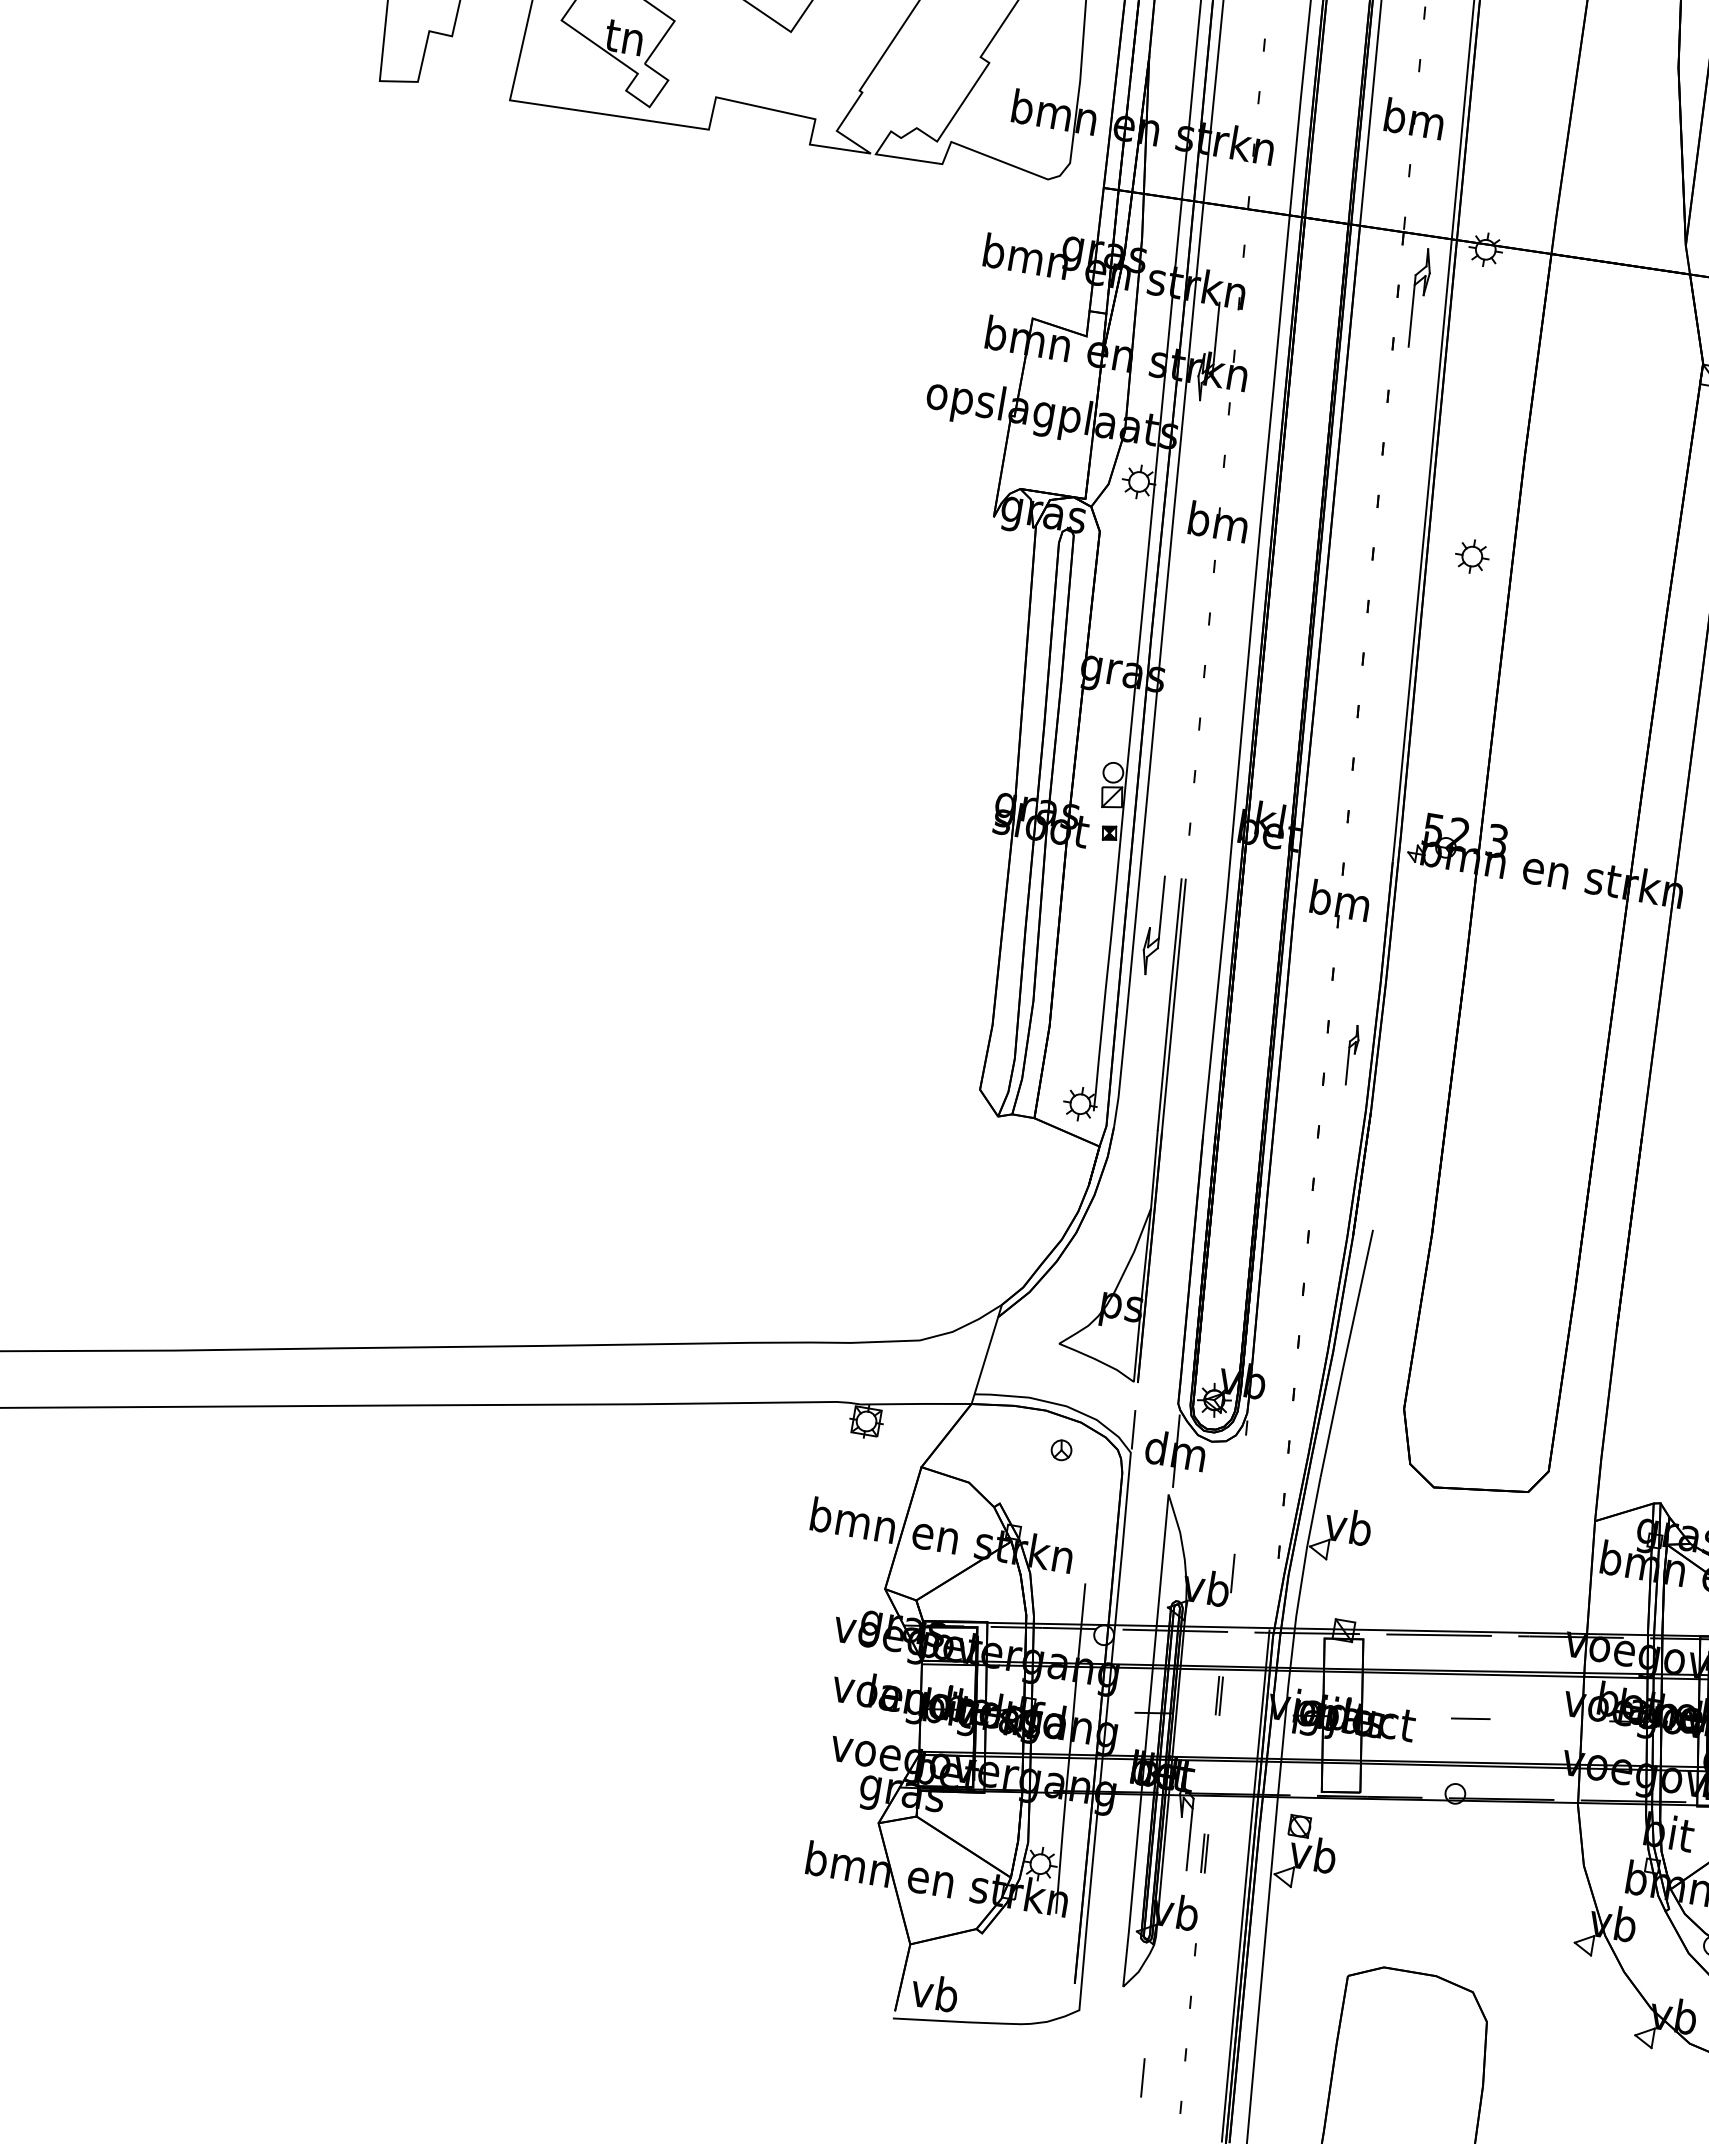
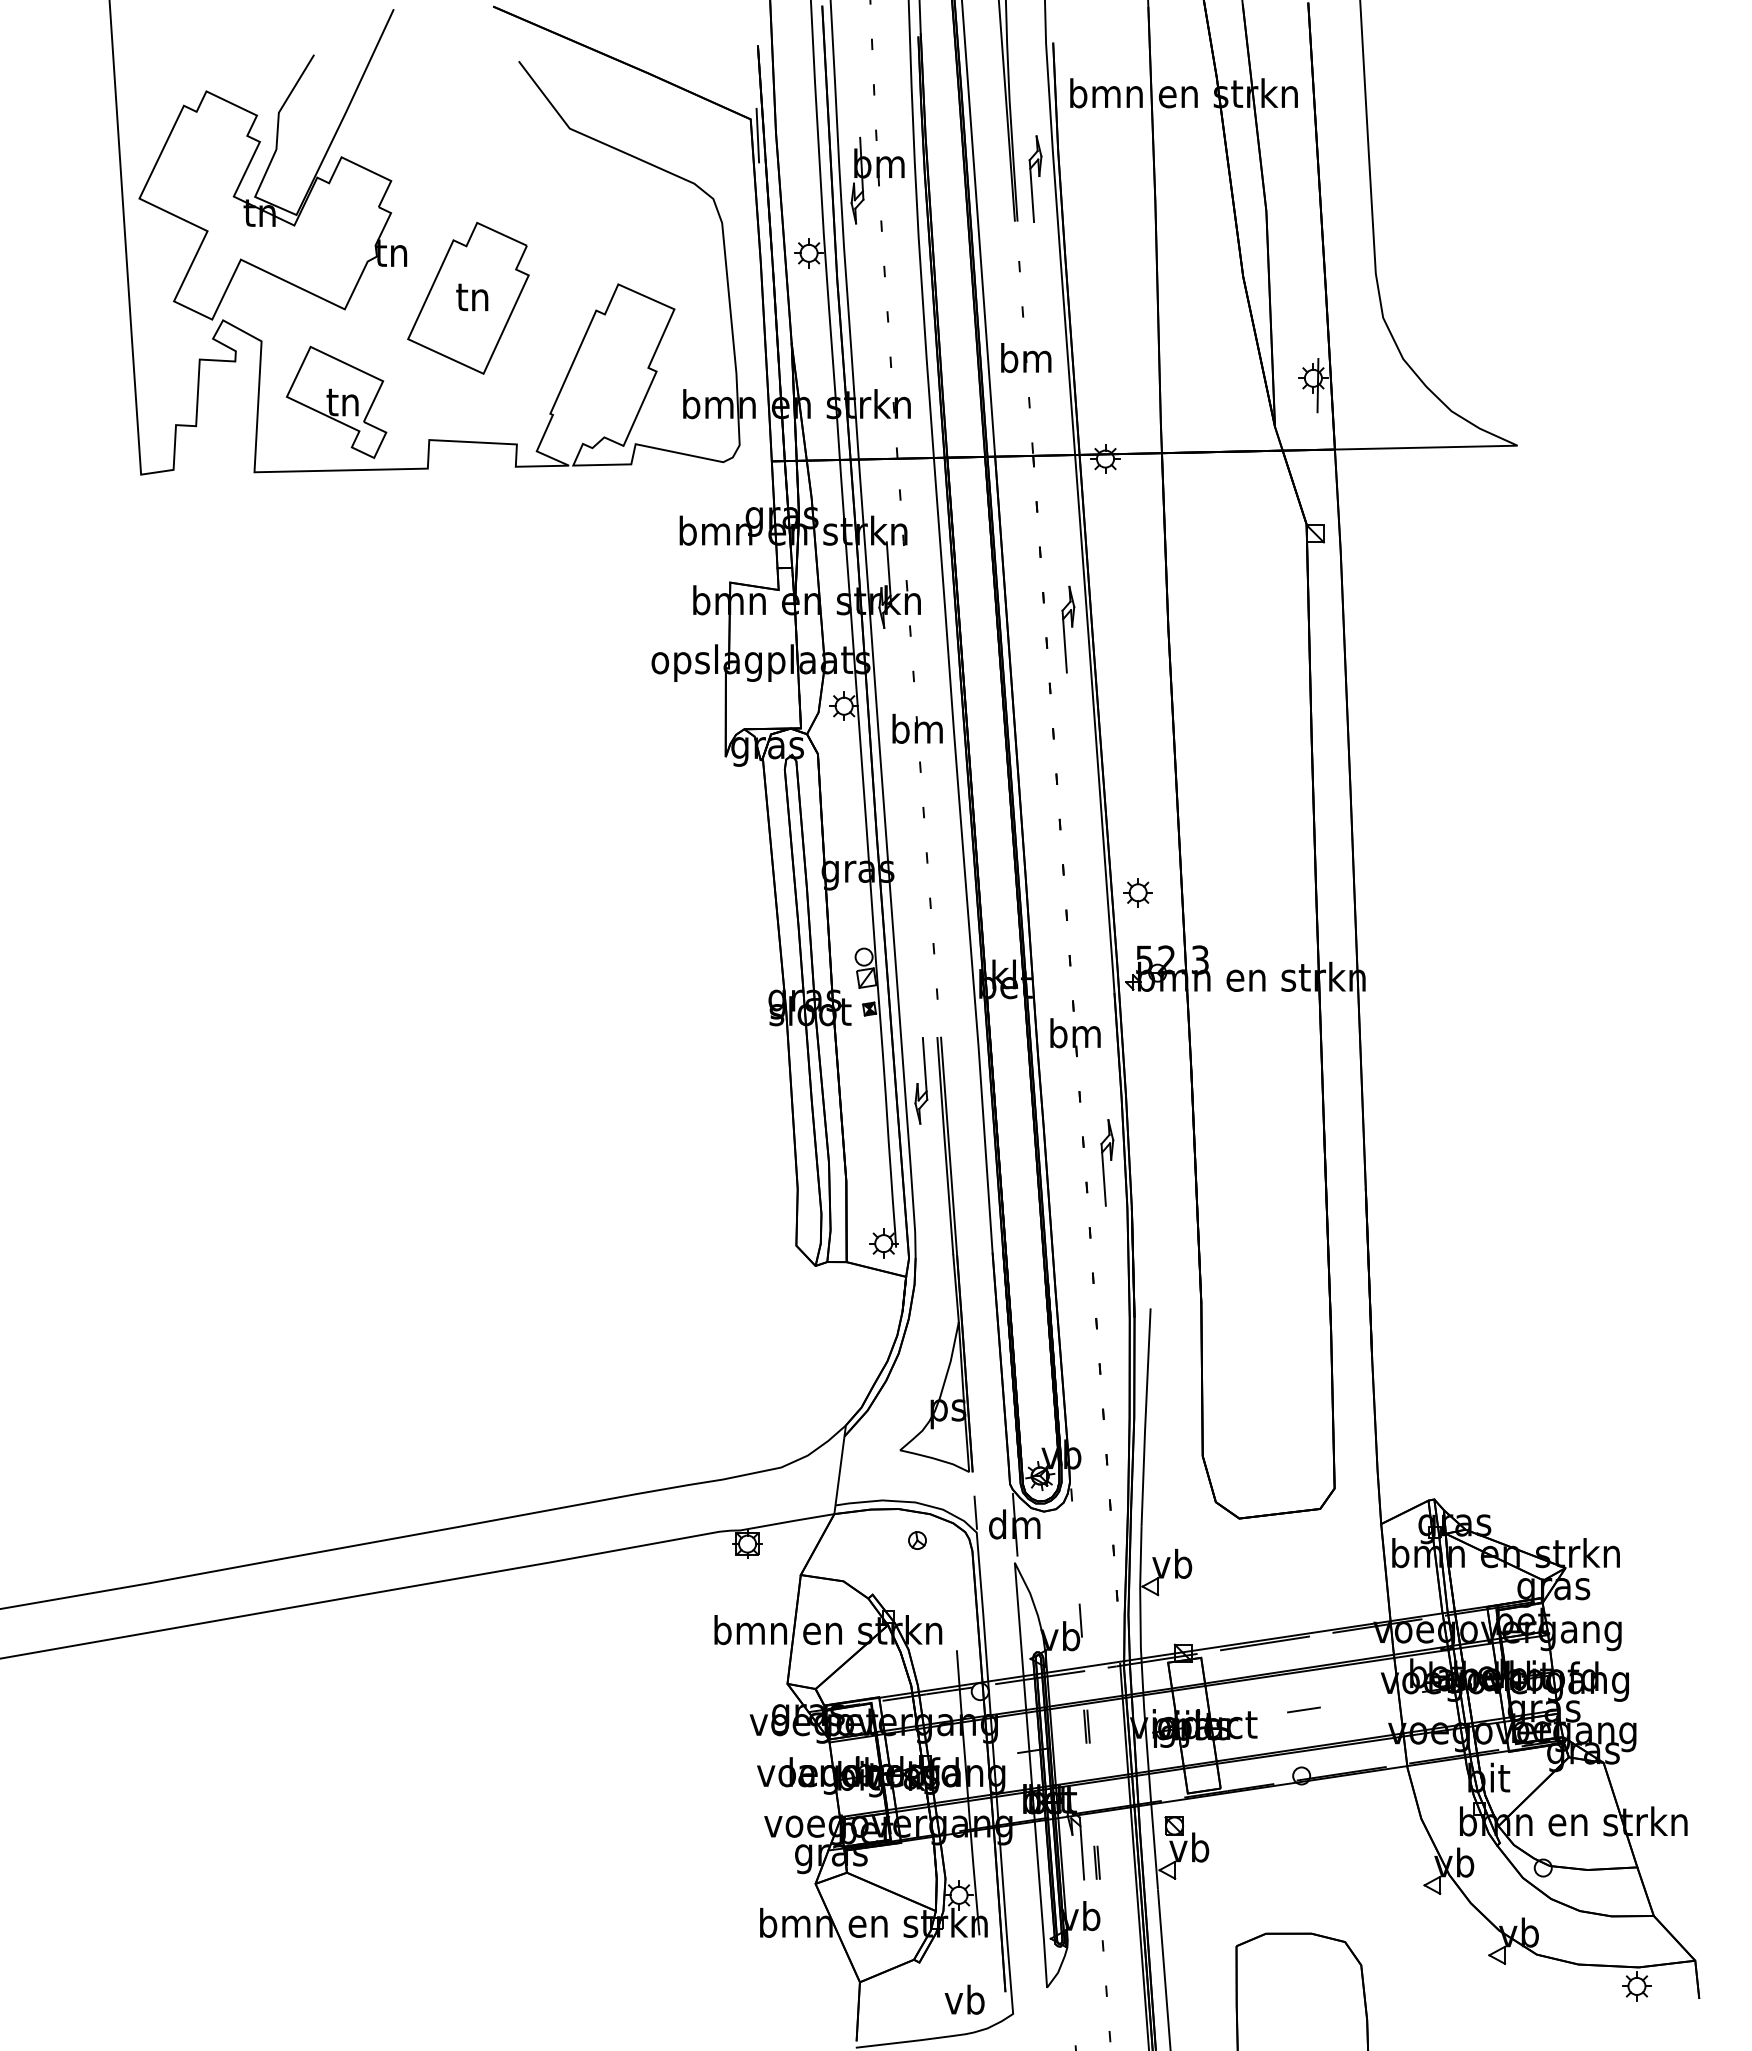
part: (1418, 297) -> (1068, 629), moved
part: (1471, 556) -> (1137, 892), moved
part: (1351, 1054) -> (1107, 1162), size x1.67
text: (934, 1992) -> (964, 1999), moved

